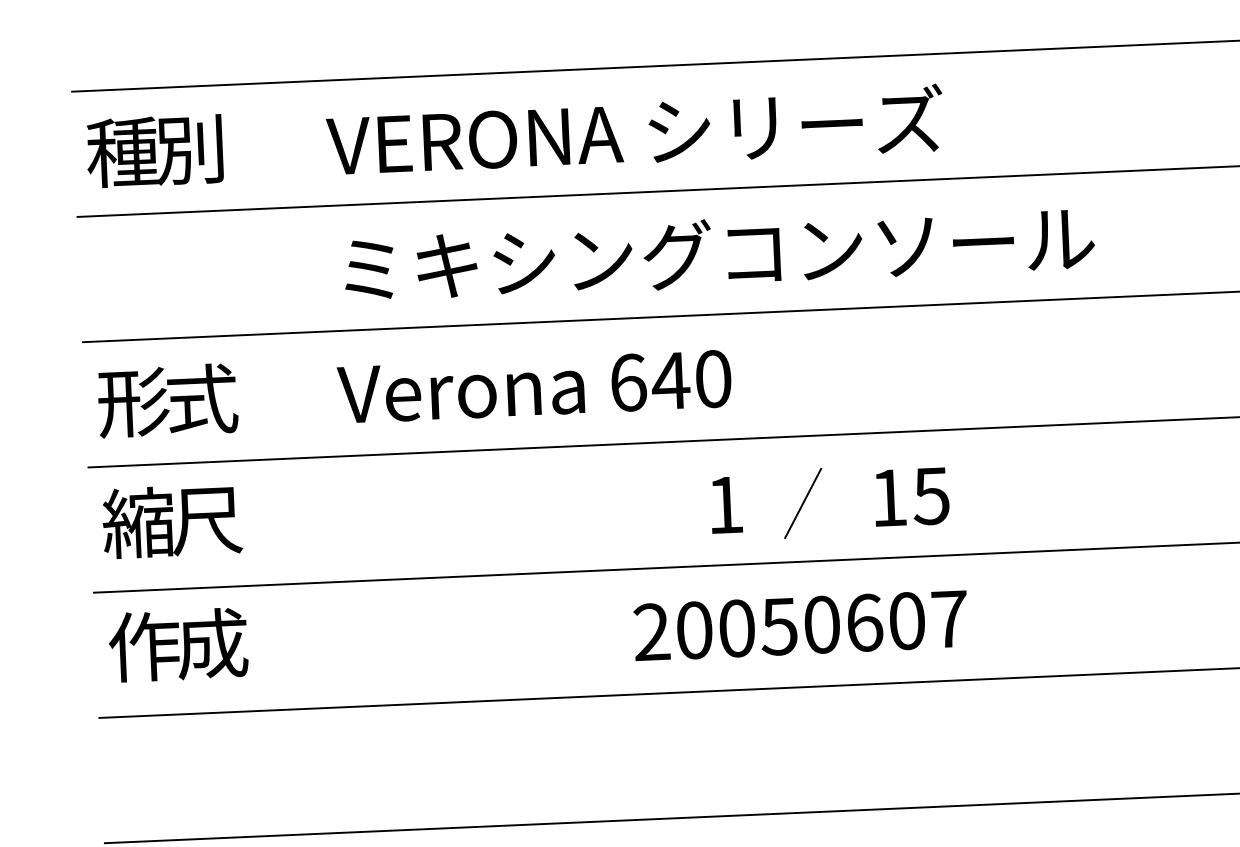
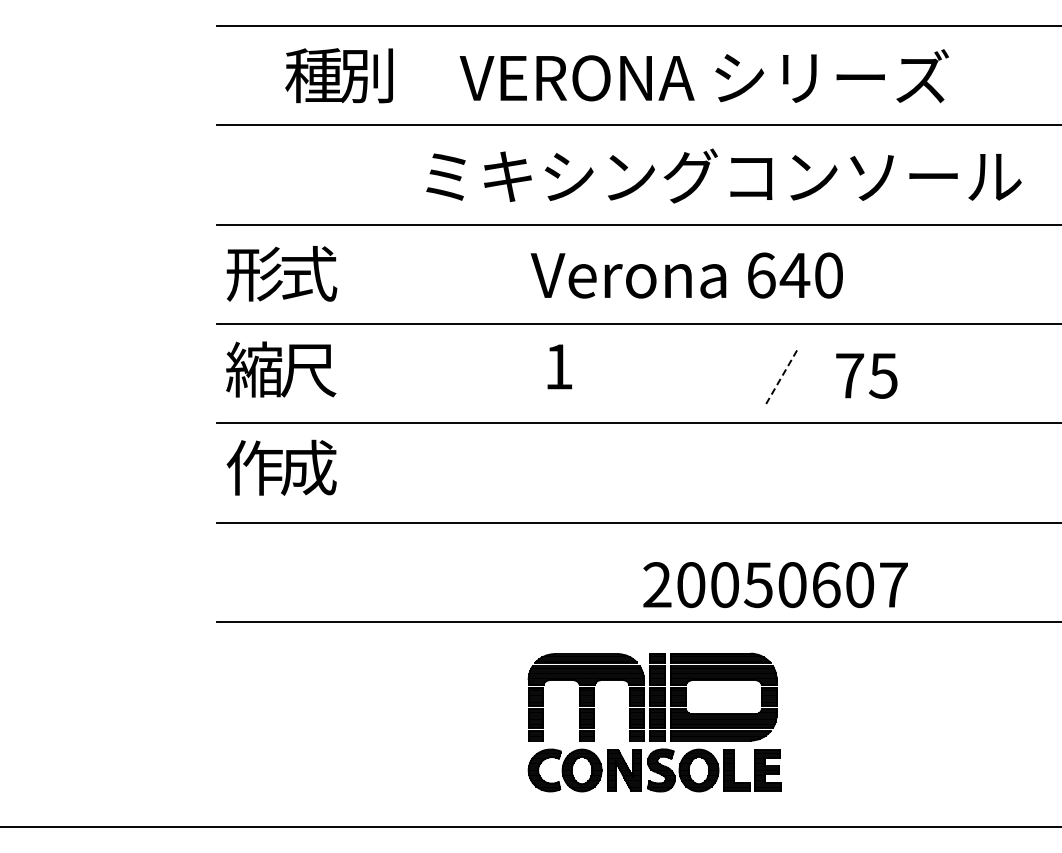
text: (633, 131) -> (703, 76), moved
text: (153, 151) -> (338, 75), moved
text: (534, 386) -> (686, 275), moved
text: (889, 497) -> (850, 375), 15 -> 75
line: (802, 503) -> (781, 377), solid -> dashed
text: (726, 504) -> (559, 366), moved
text: (800, 626) -> (775, 585), moved

